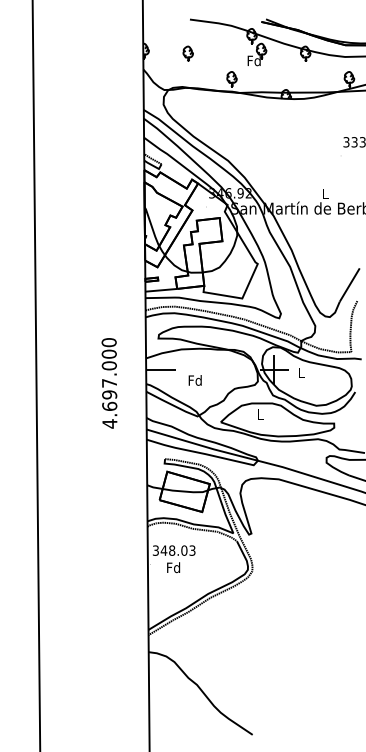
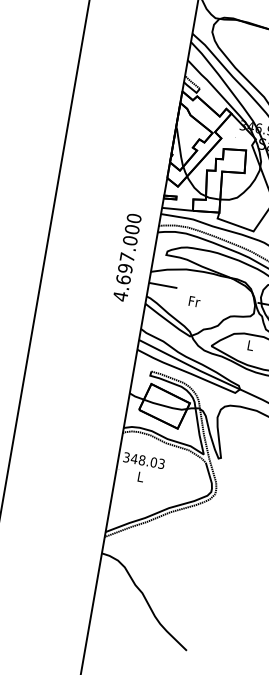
text: (194, 380) -> (193, 301), Fd -> Fr
text: (109, 383) -> (127, 257), moved
text: (173, 567) -> (140, 476), Fd -> L

